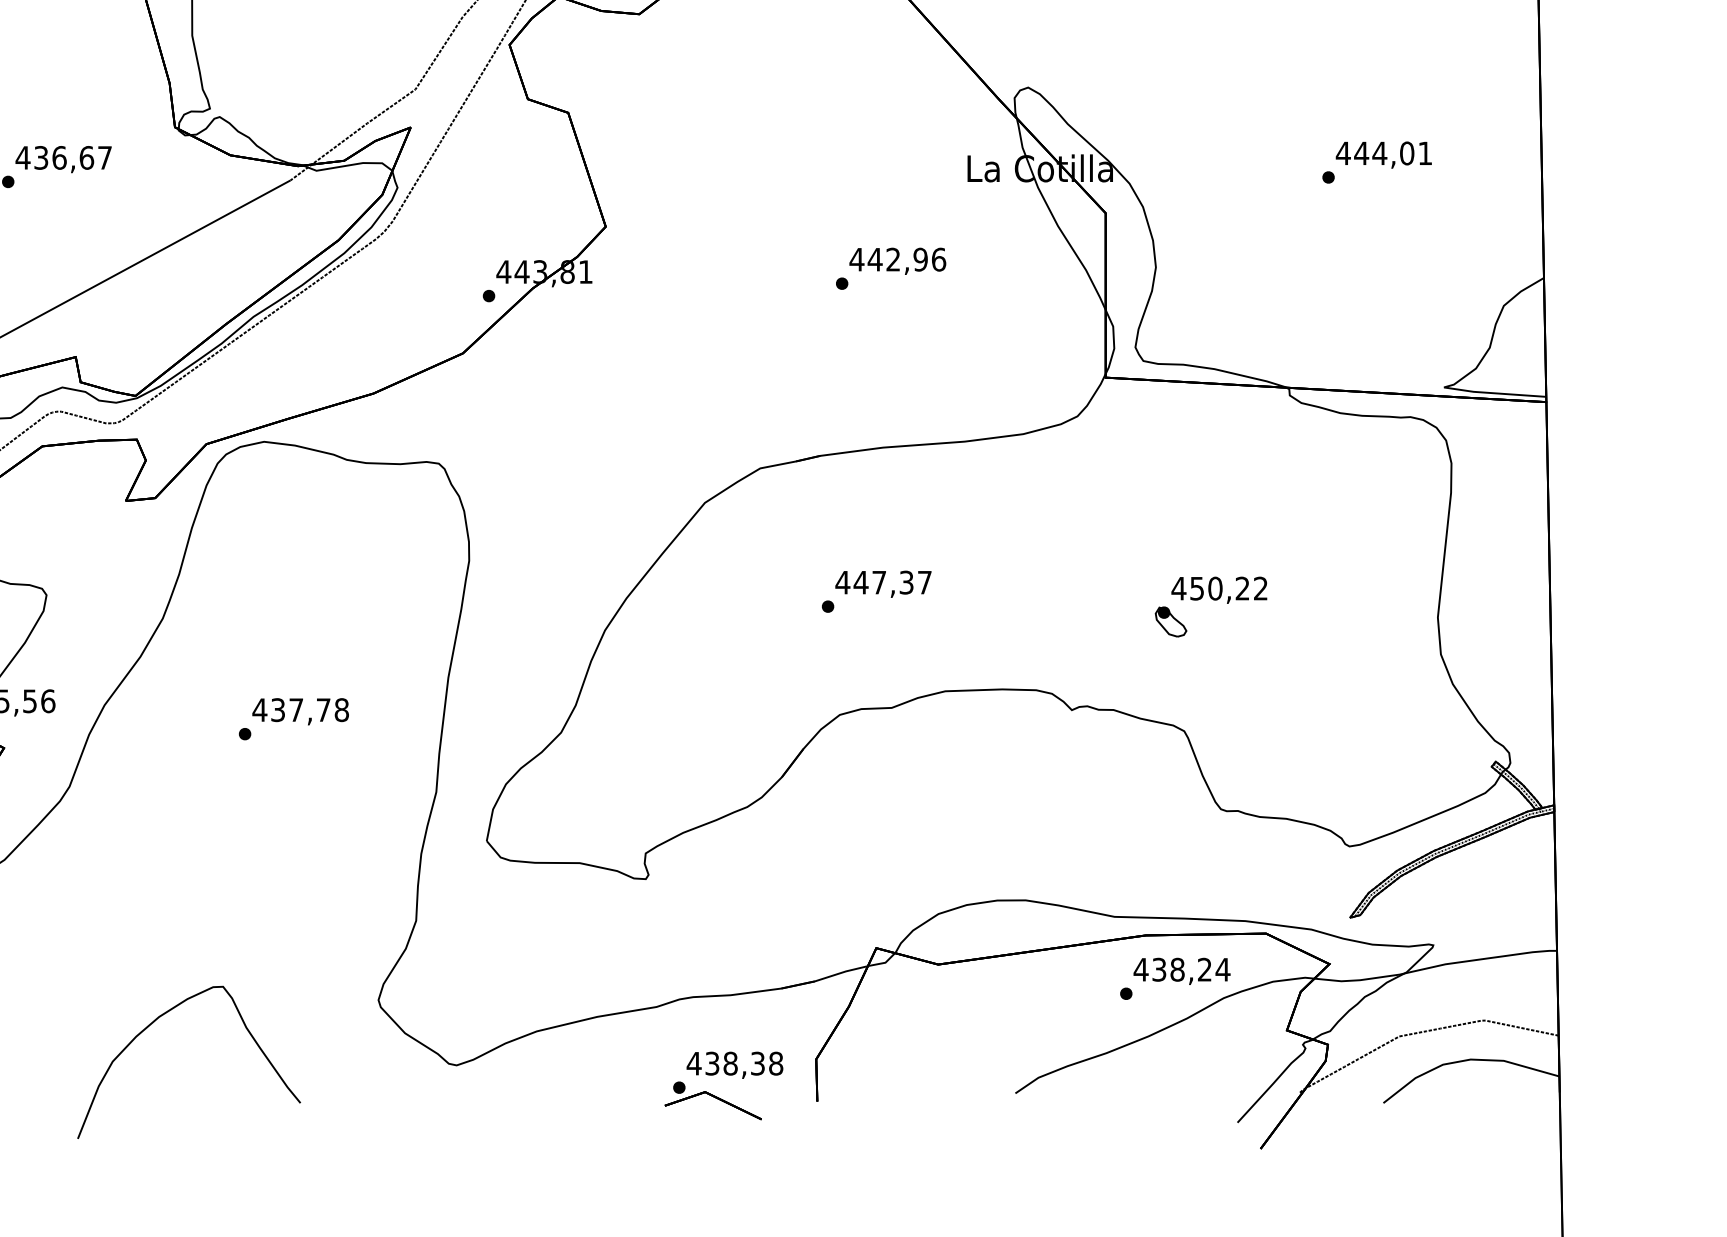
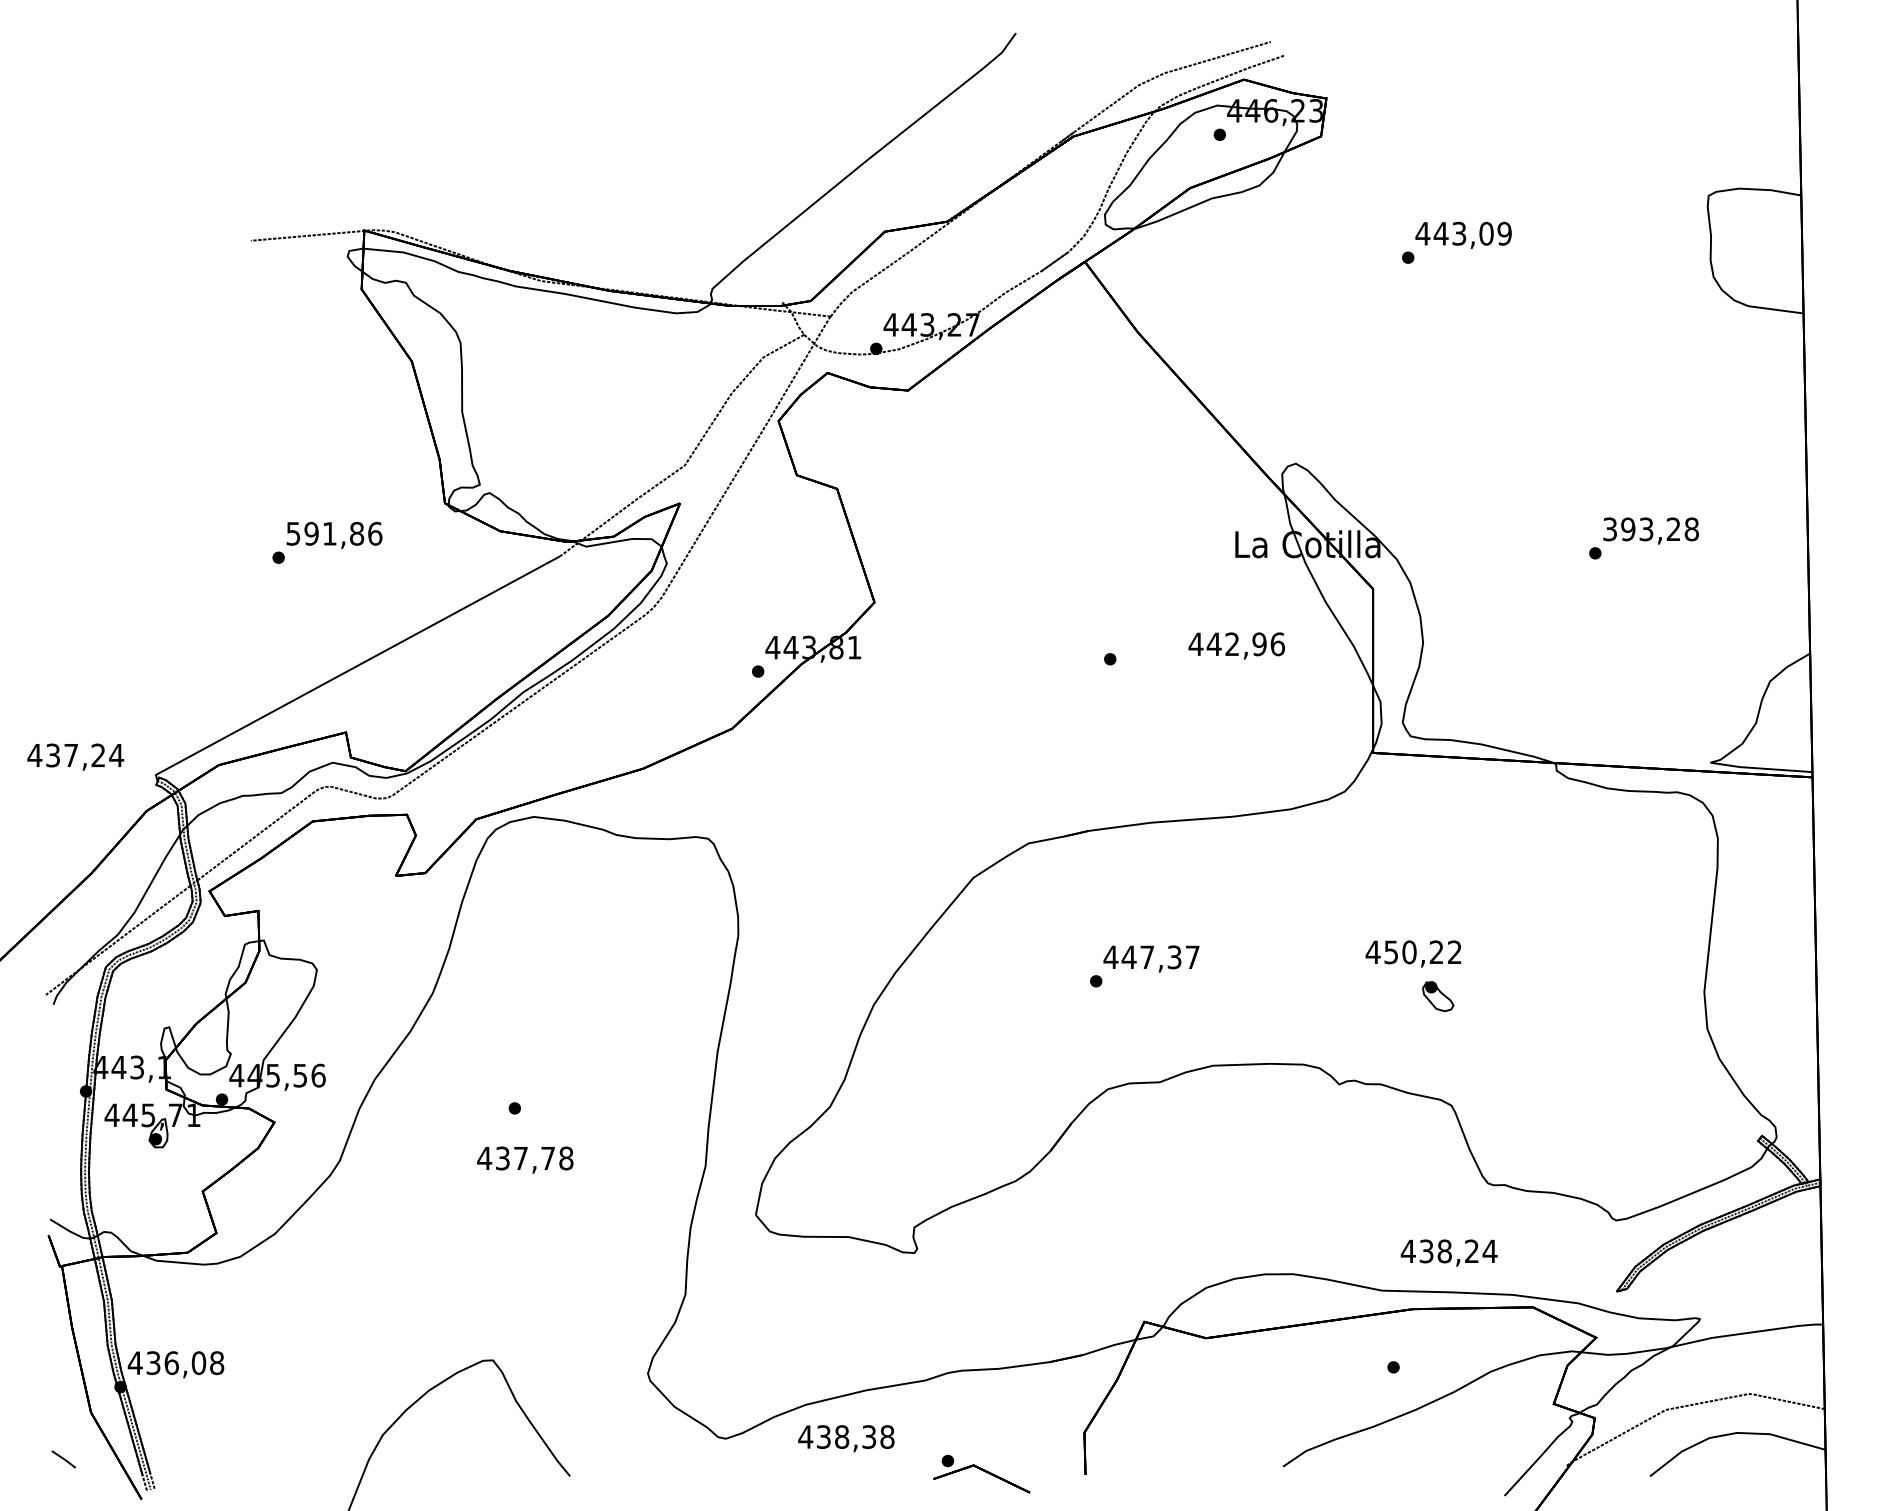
text: (1383, 153) -> (1650, 529), 444,01 -> 393,28
text: (63, 157) -> (333, 533), 436,67 -> 591,86
text: (897, 260) -> (1236, 645), moved
text: (1219, 589) -> (1413, 953), moved
text: (300, 711) -> (525, 1159), moved
text: (1181, 970) -> (1448, 1252), moved
text: (735, 1065) -> (846, 1438), moved

